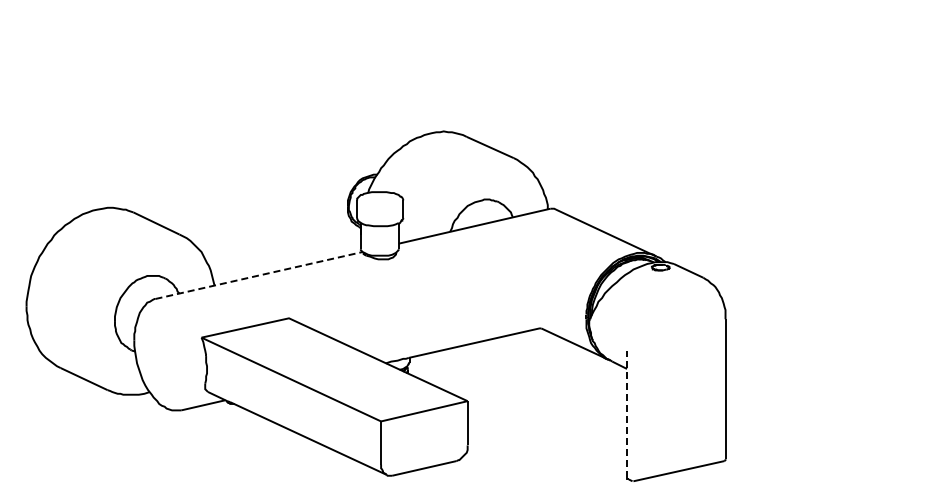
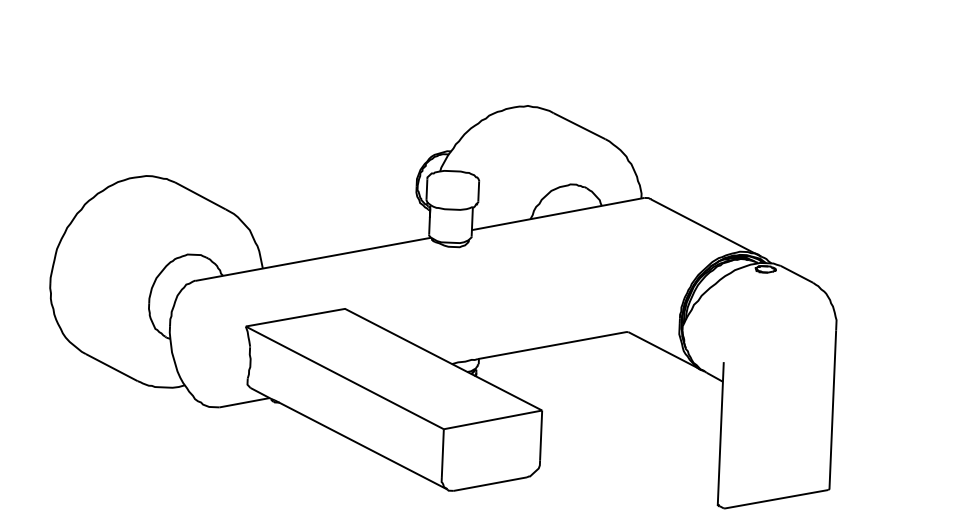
line: (259, 275) -> (313, 259), dashed -> solid
line: (627, 414) -> (721, 433), dashed -> solid

